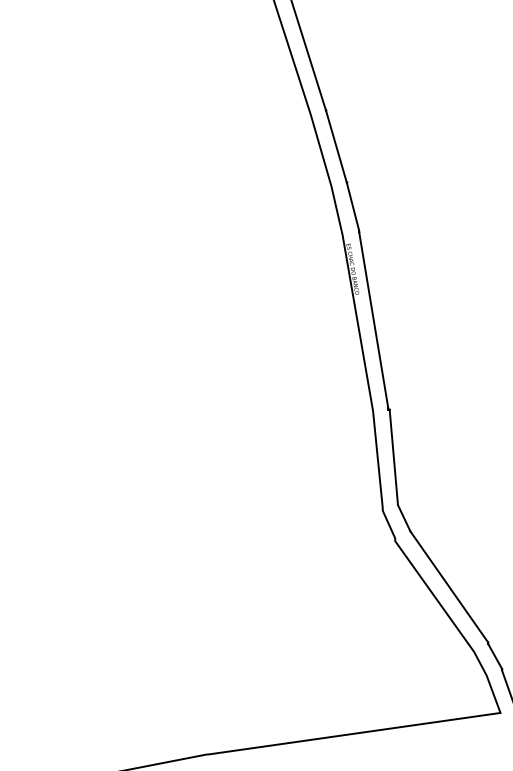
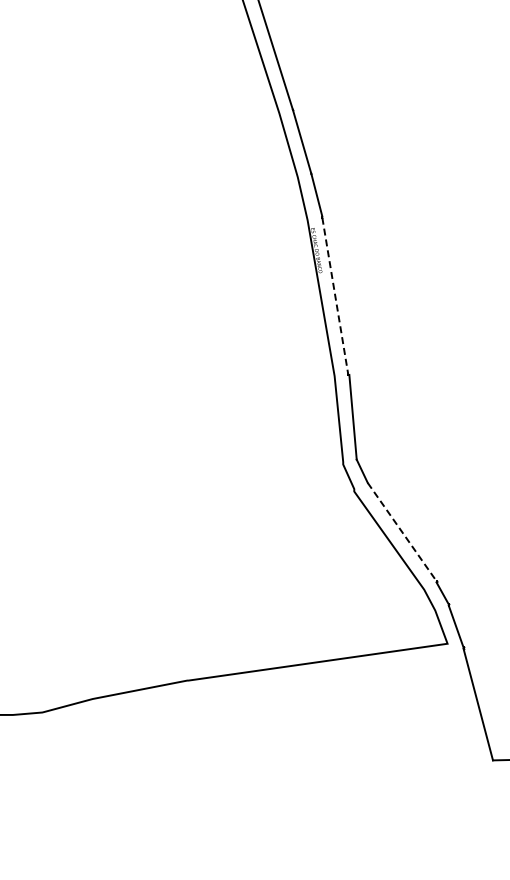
line: (374, 321) -> (335, 296), solid -> dashed
line: (449, 587) -> (402, 532), solid -> dashed

